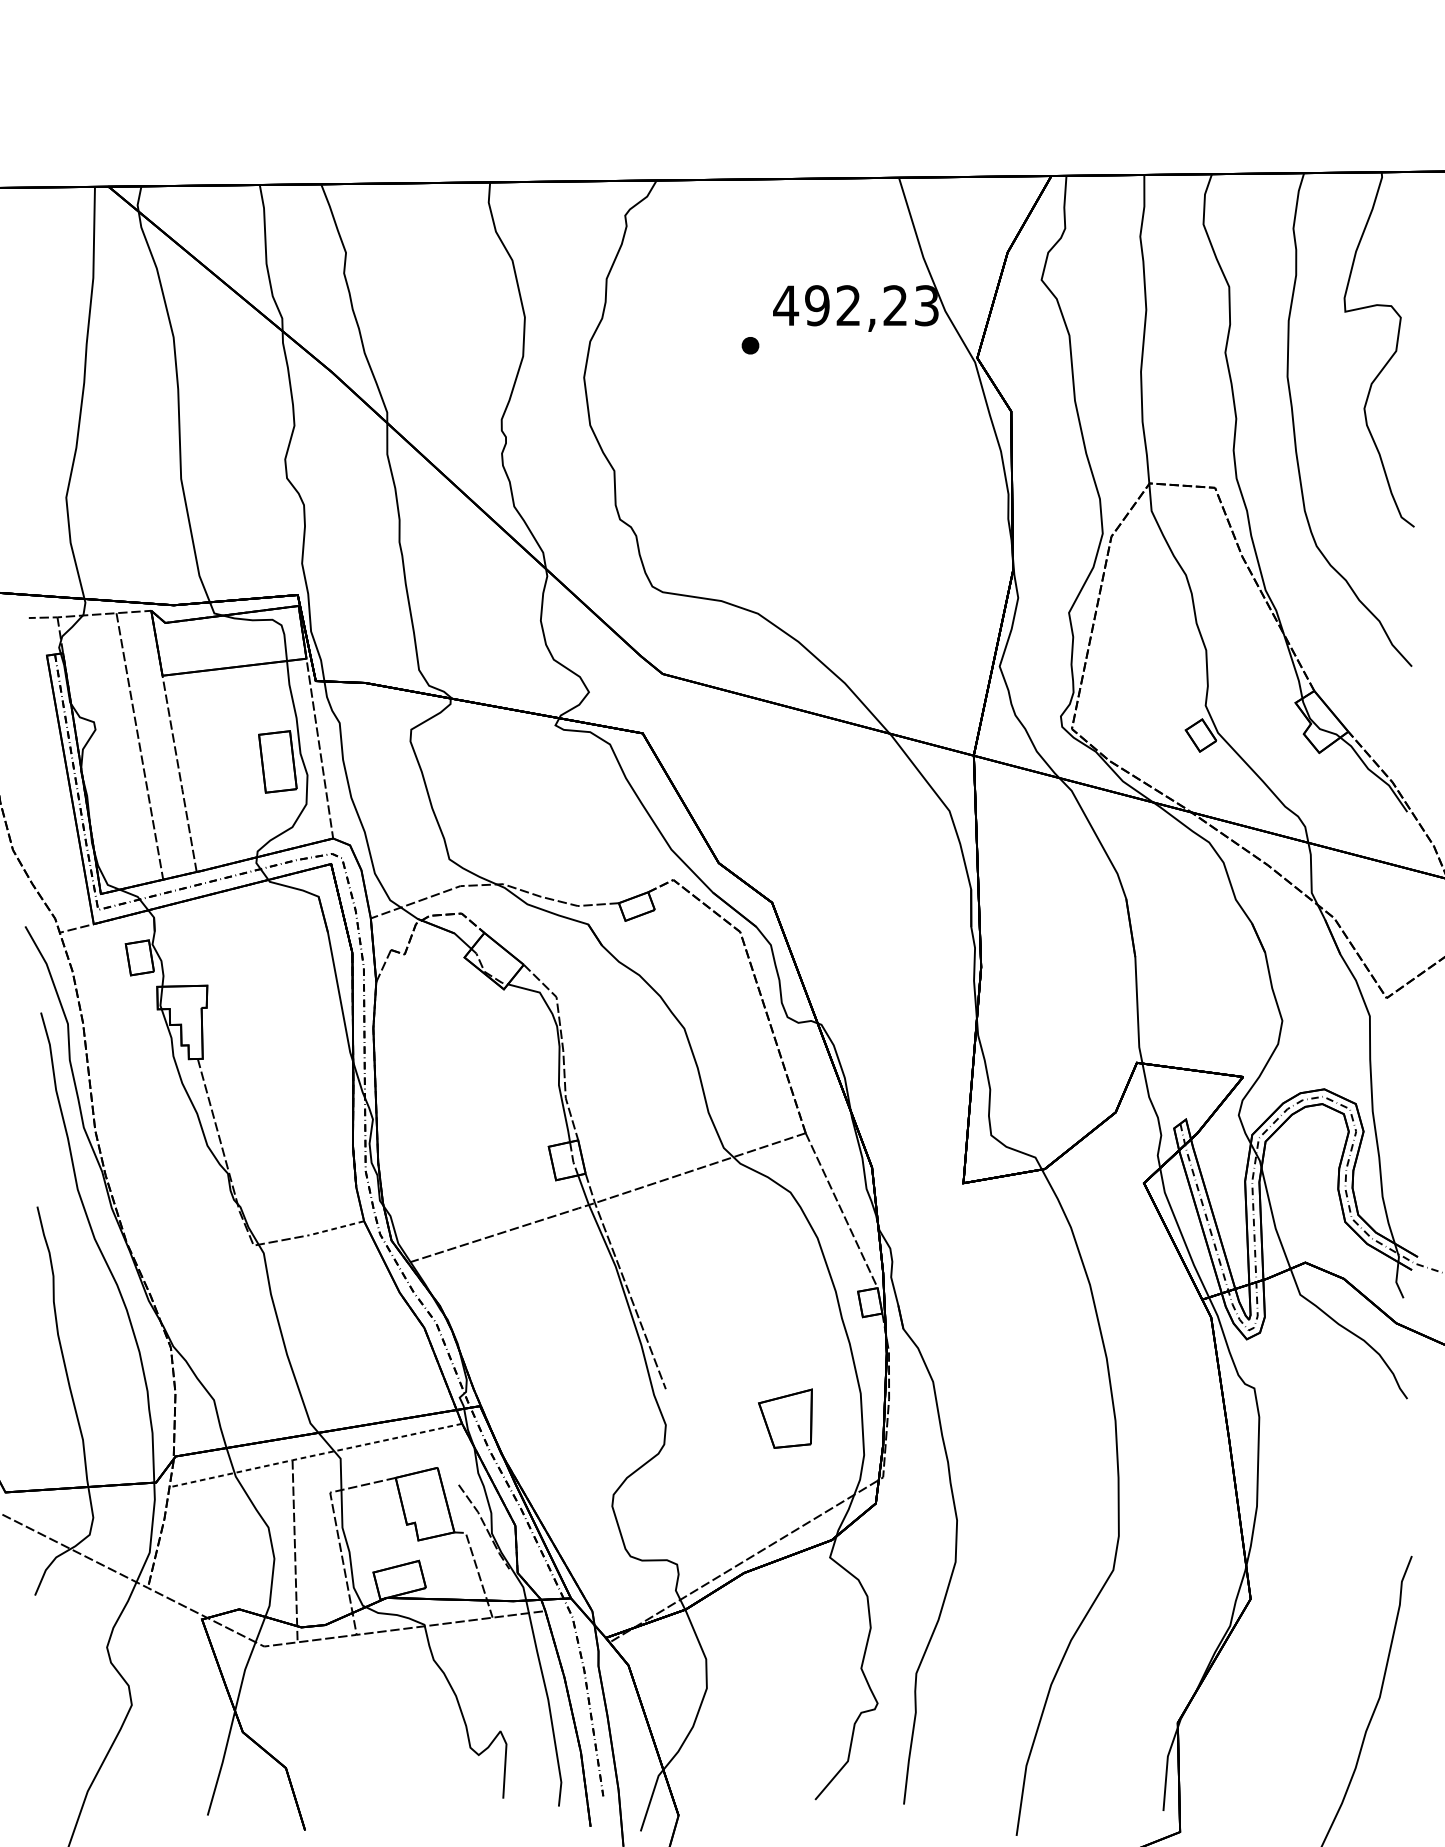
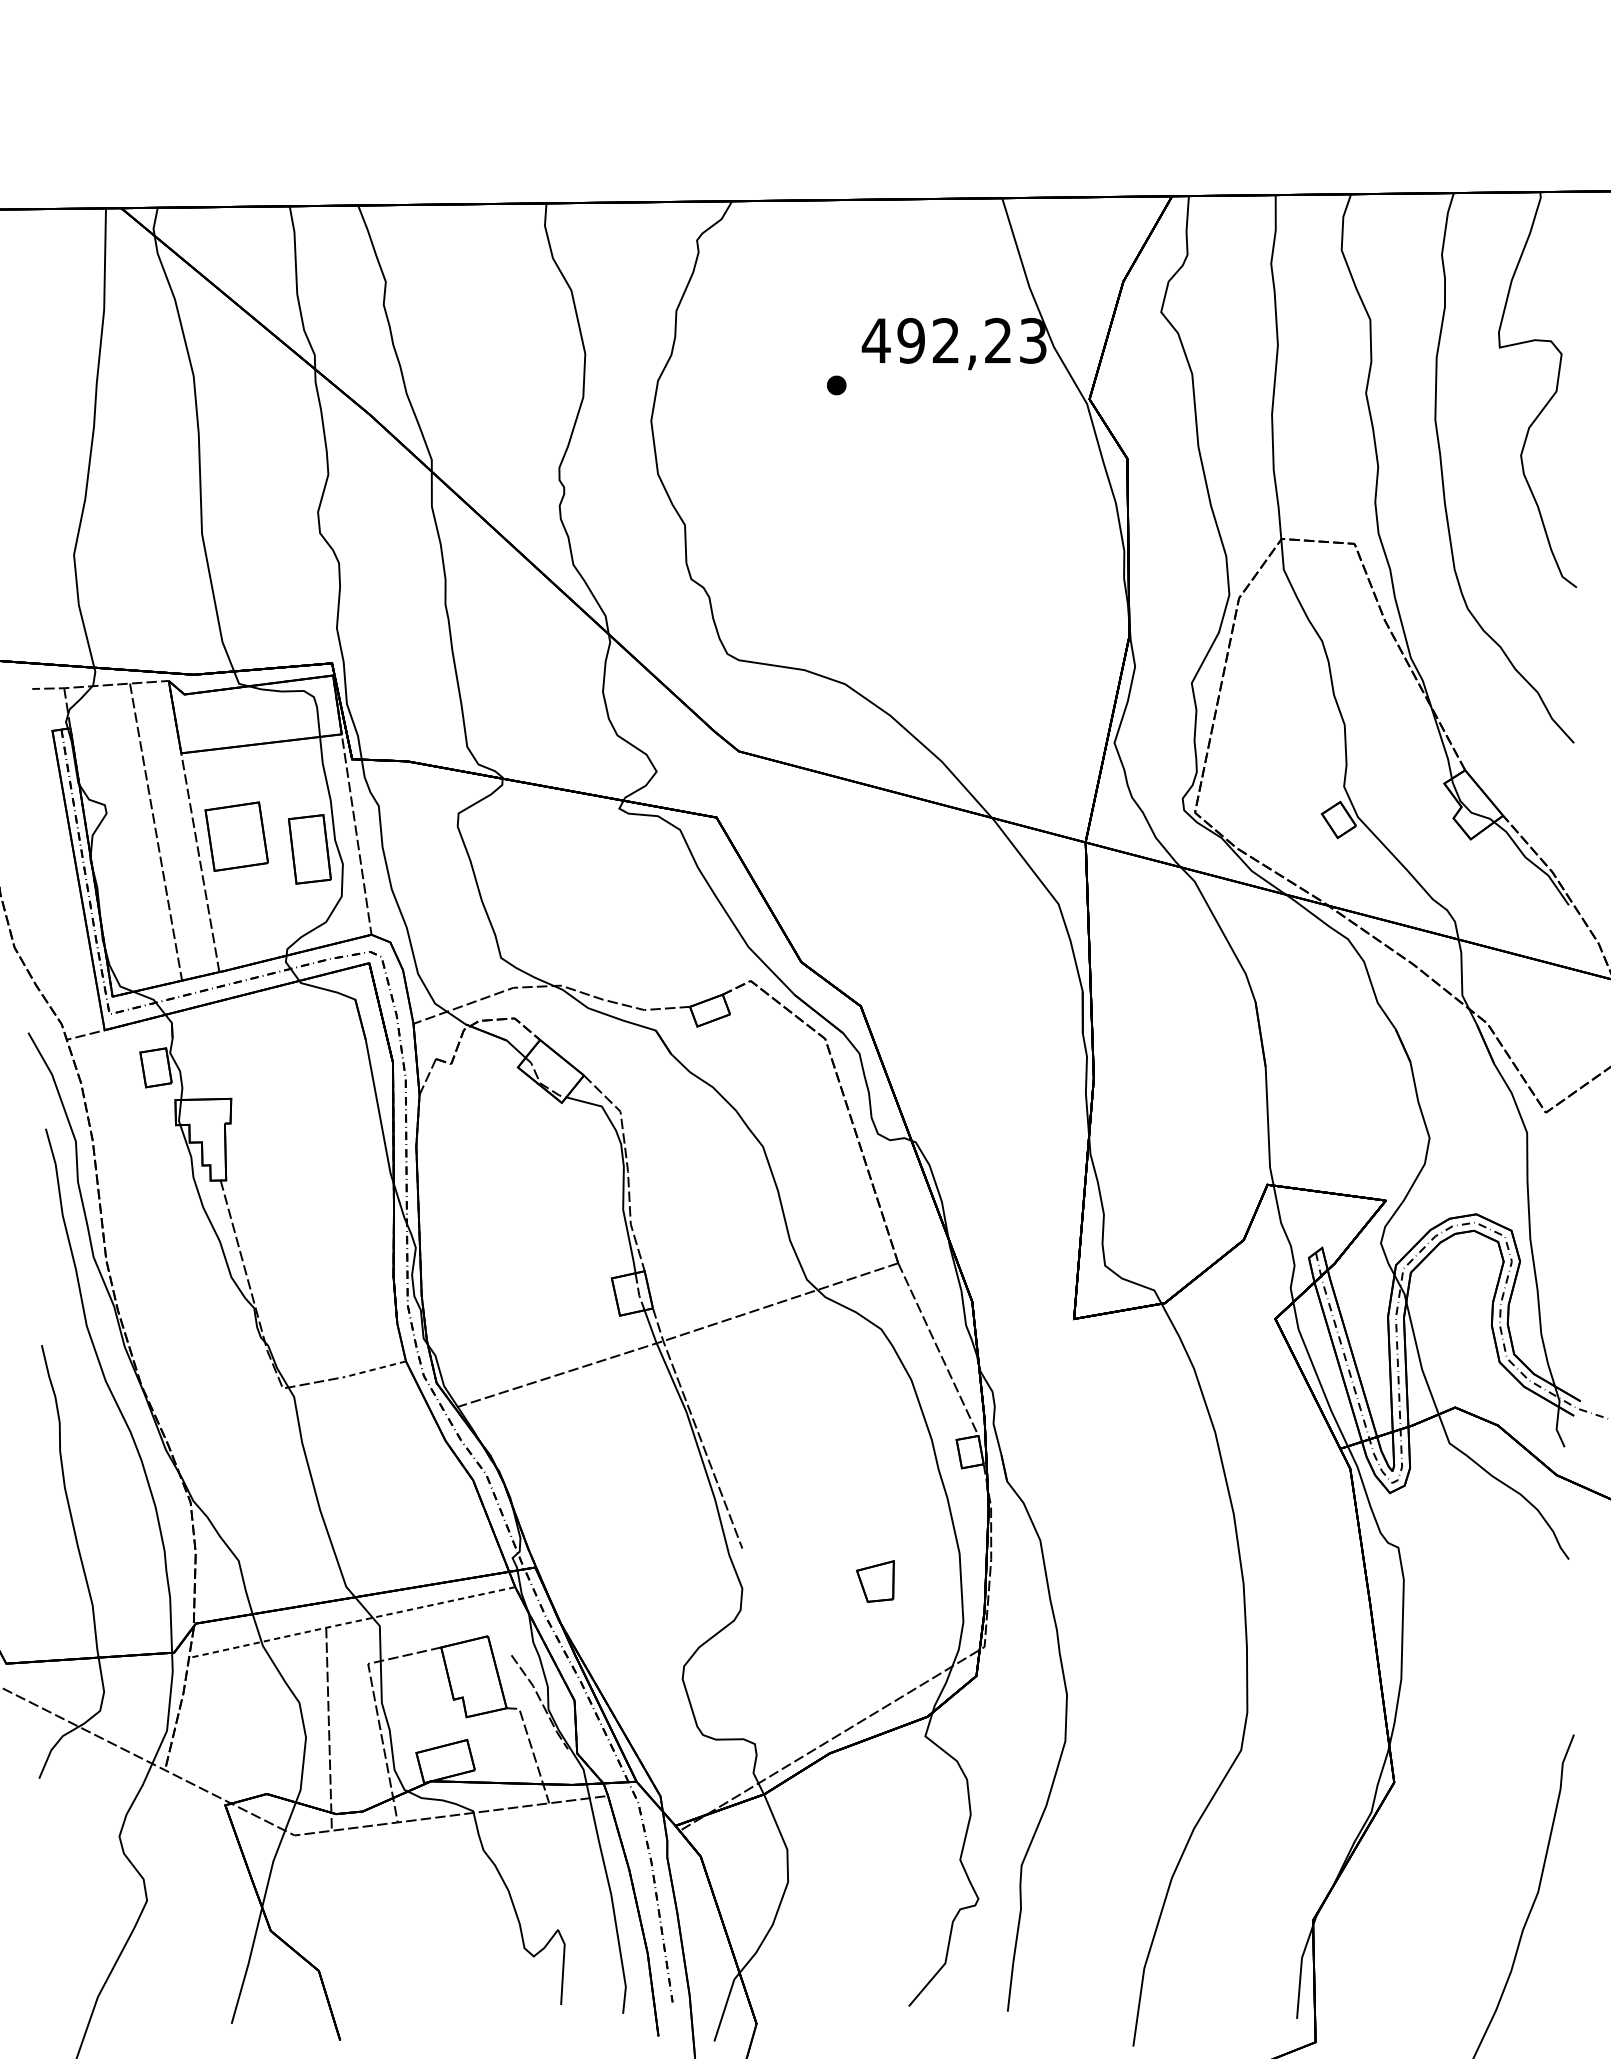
part: (212, 750) -> (236, 836), added
part: (784, 1418) -> (874, 1581), size x0.62

